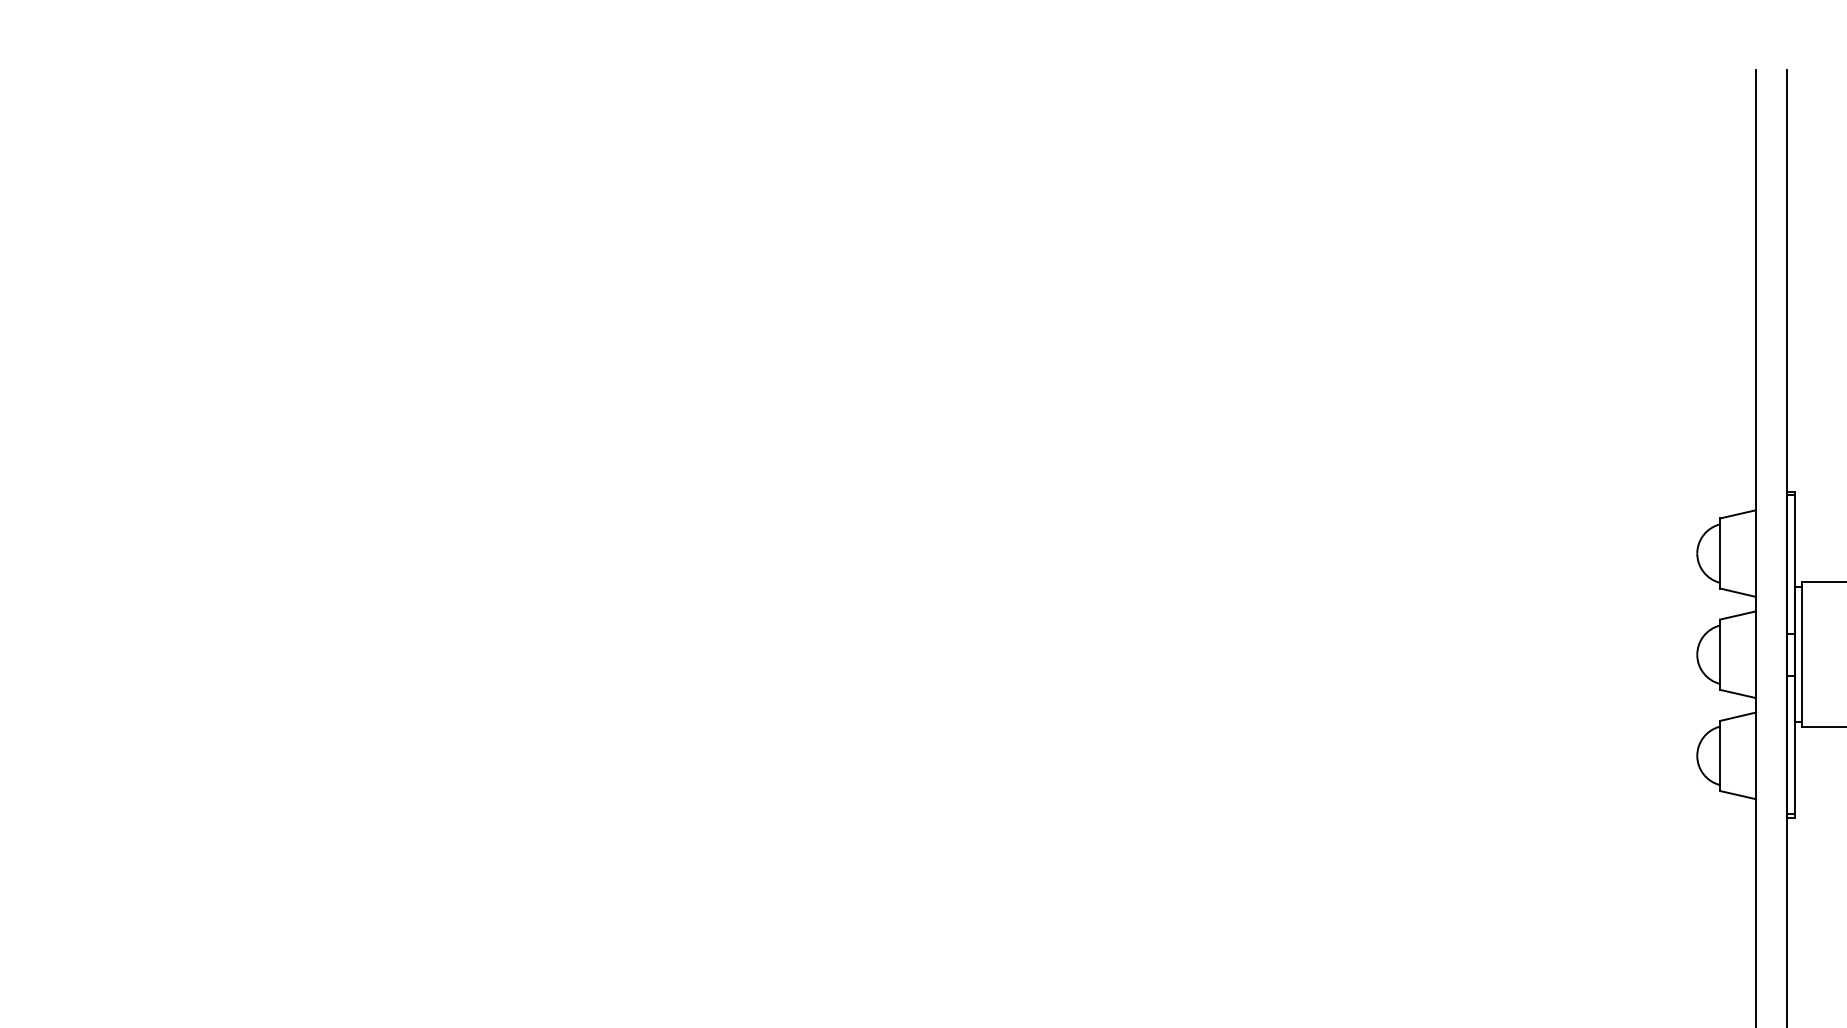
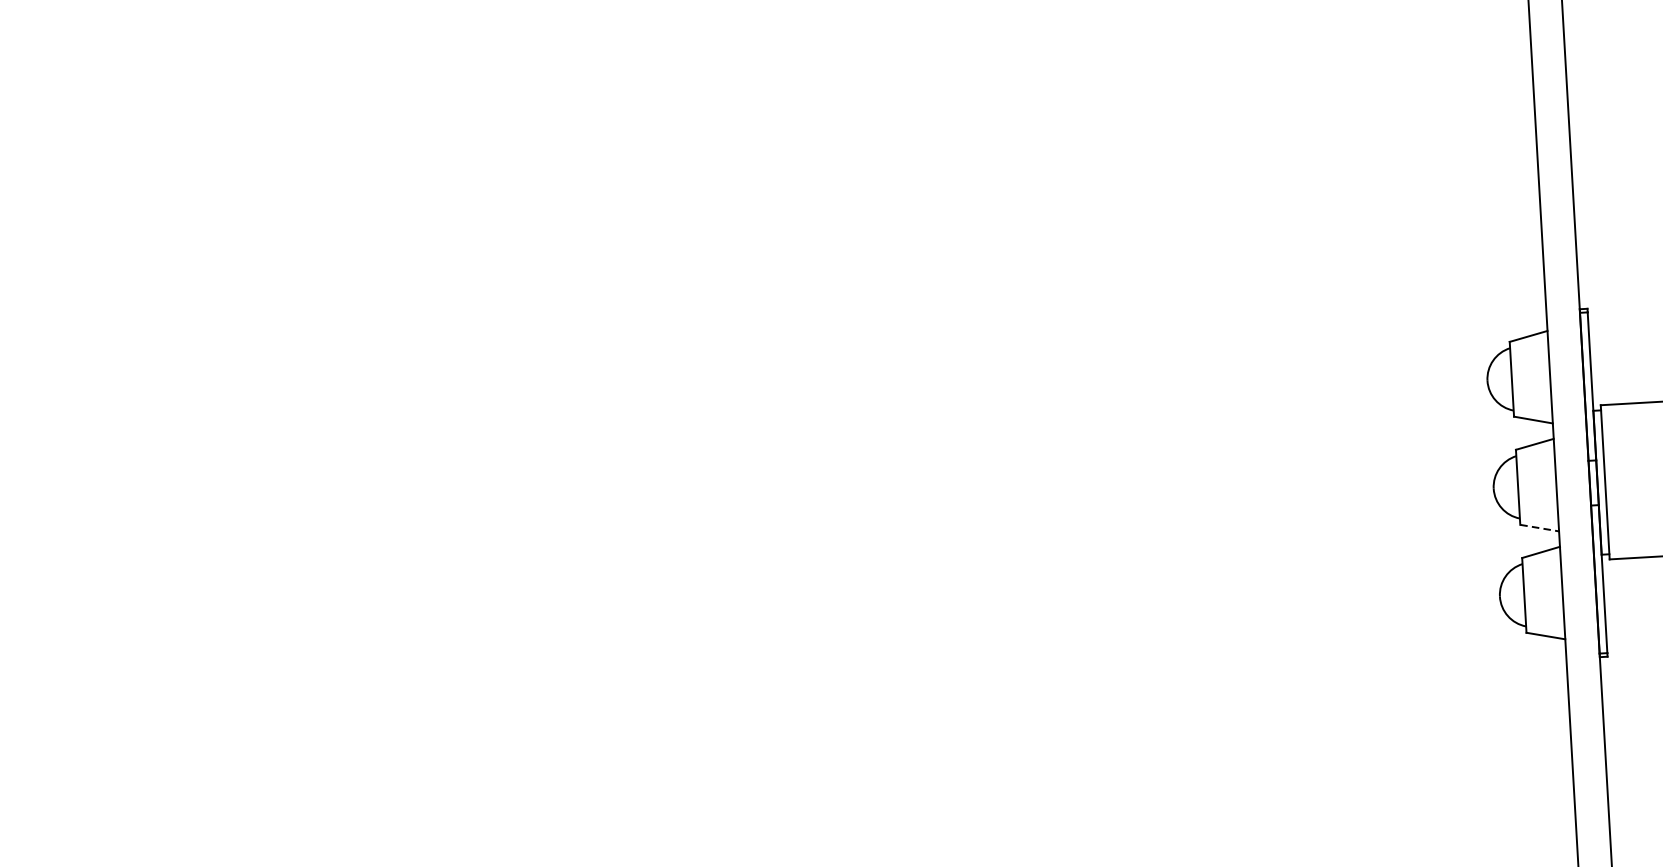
line: (1738, 694) -> (1540, 528), solid -> dashed

